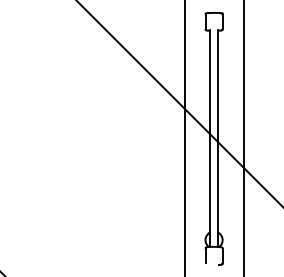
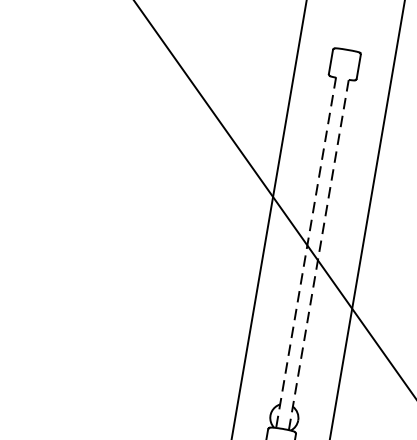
line: (218, 138) -> (319, 254), solid -> dashed
line: (210, 139) -> (306, 253), solid -> dashed

